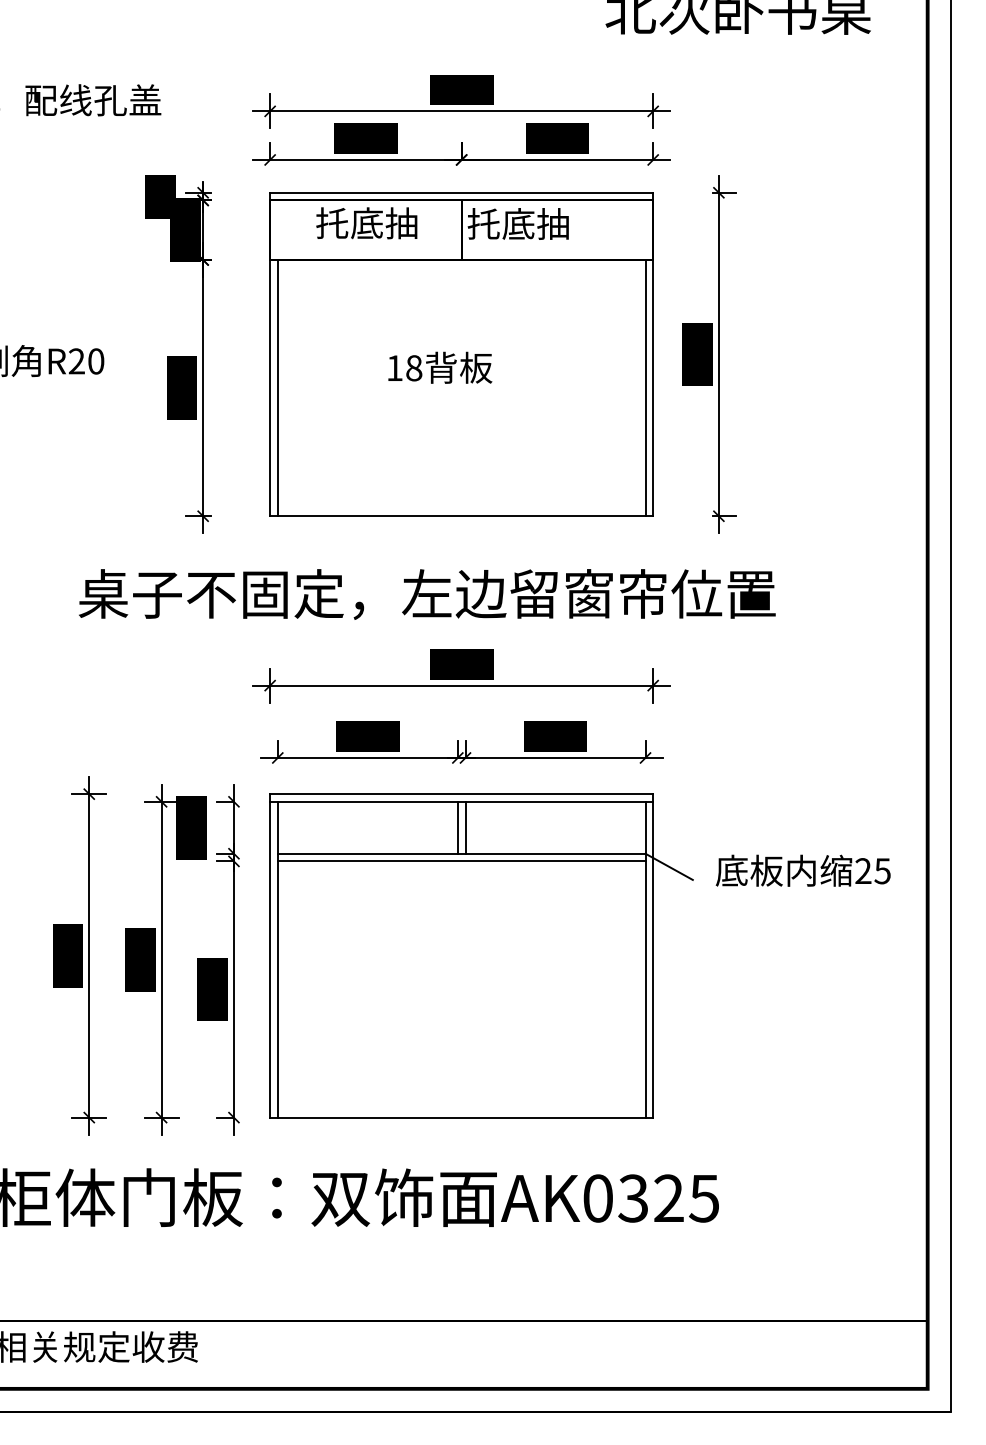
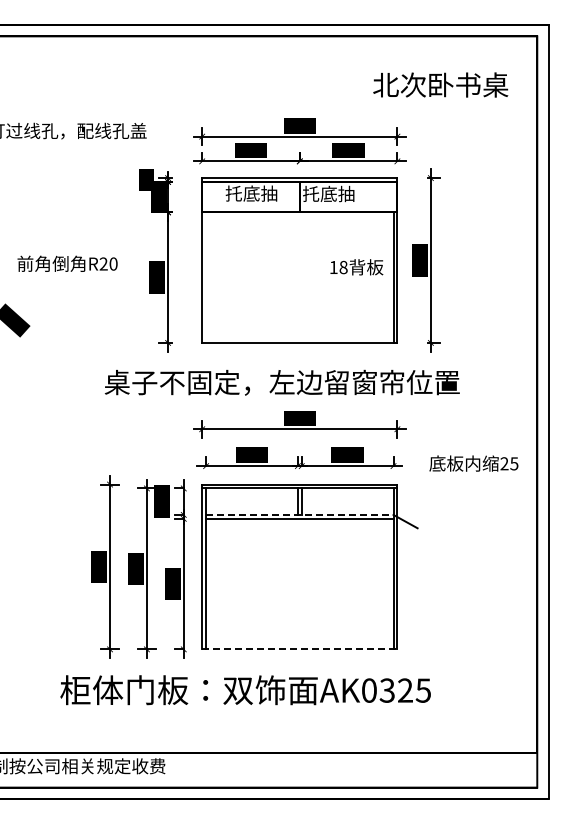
text: (439, 368) -> (356, 267), moved
line: (278, 387) -> (206, 277), removed
line: (461, 852) -> (299, 514), solid -> dashed
text: (802, 870) -> (473, 463), moved
line: (461, 1117) -> (299, 649), solid -> dashed

